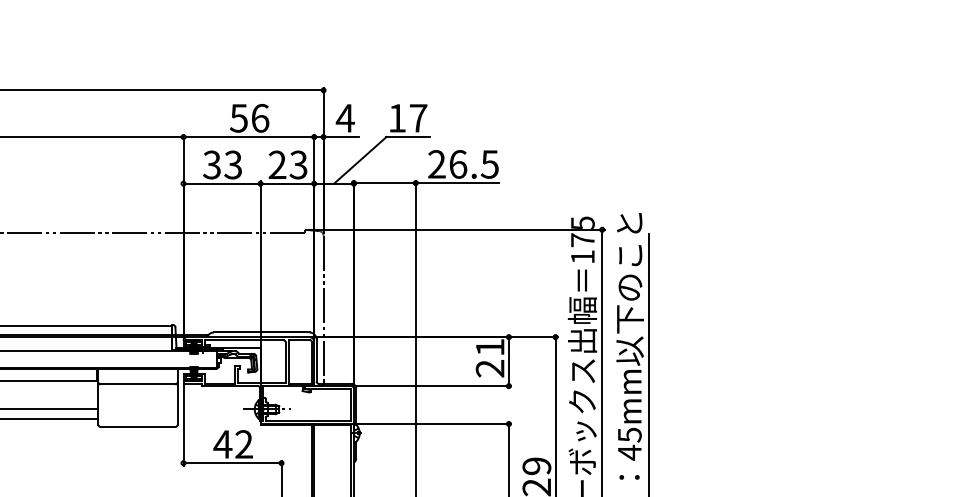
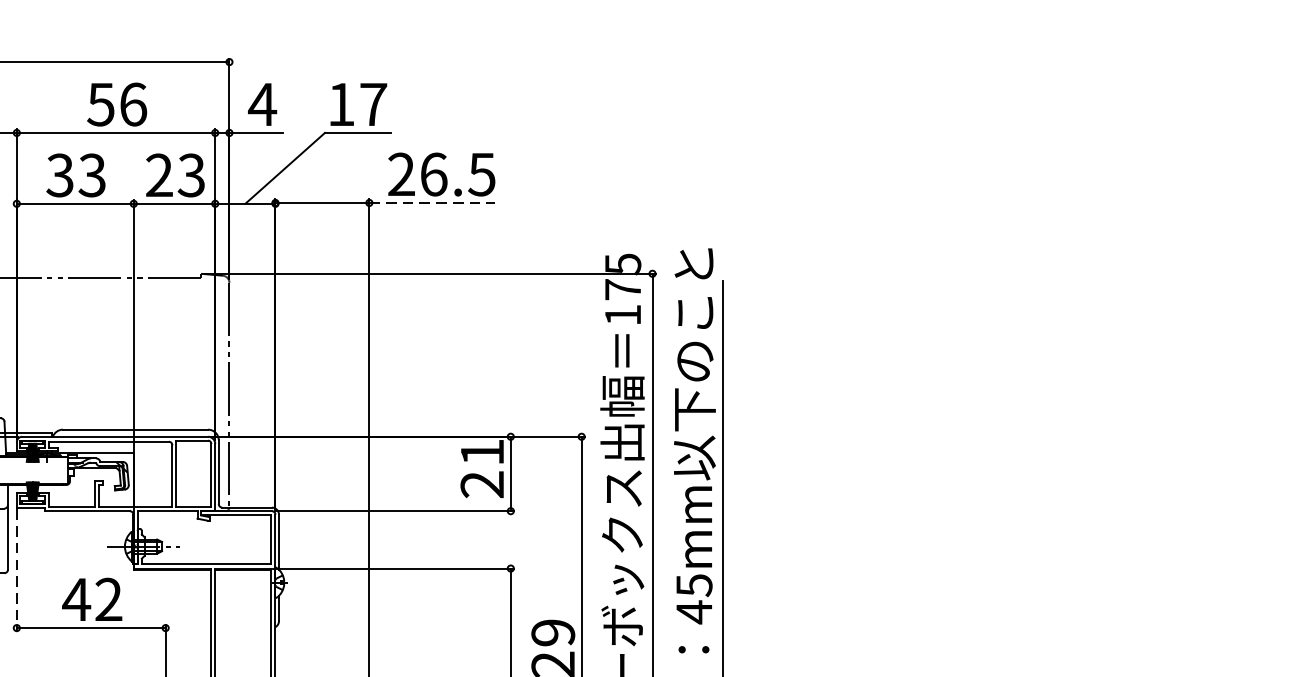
line: (457, 183) -> (432, 203), solid -> dashed
line: (183, 425) -> (16, 570), solid -> dashed

